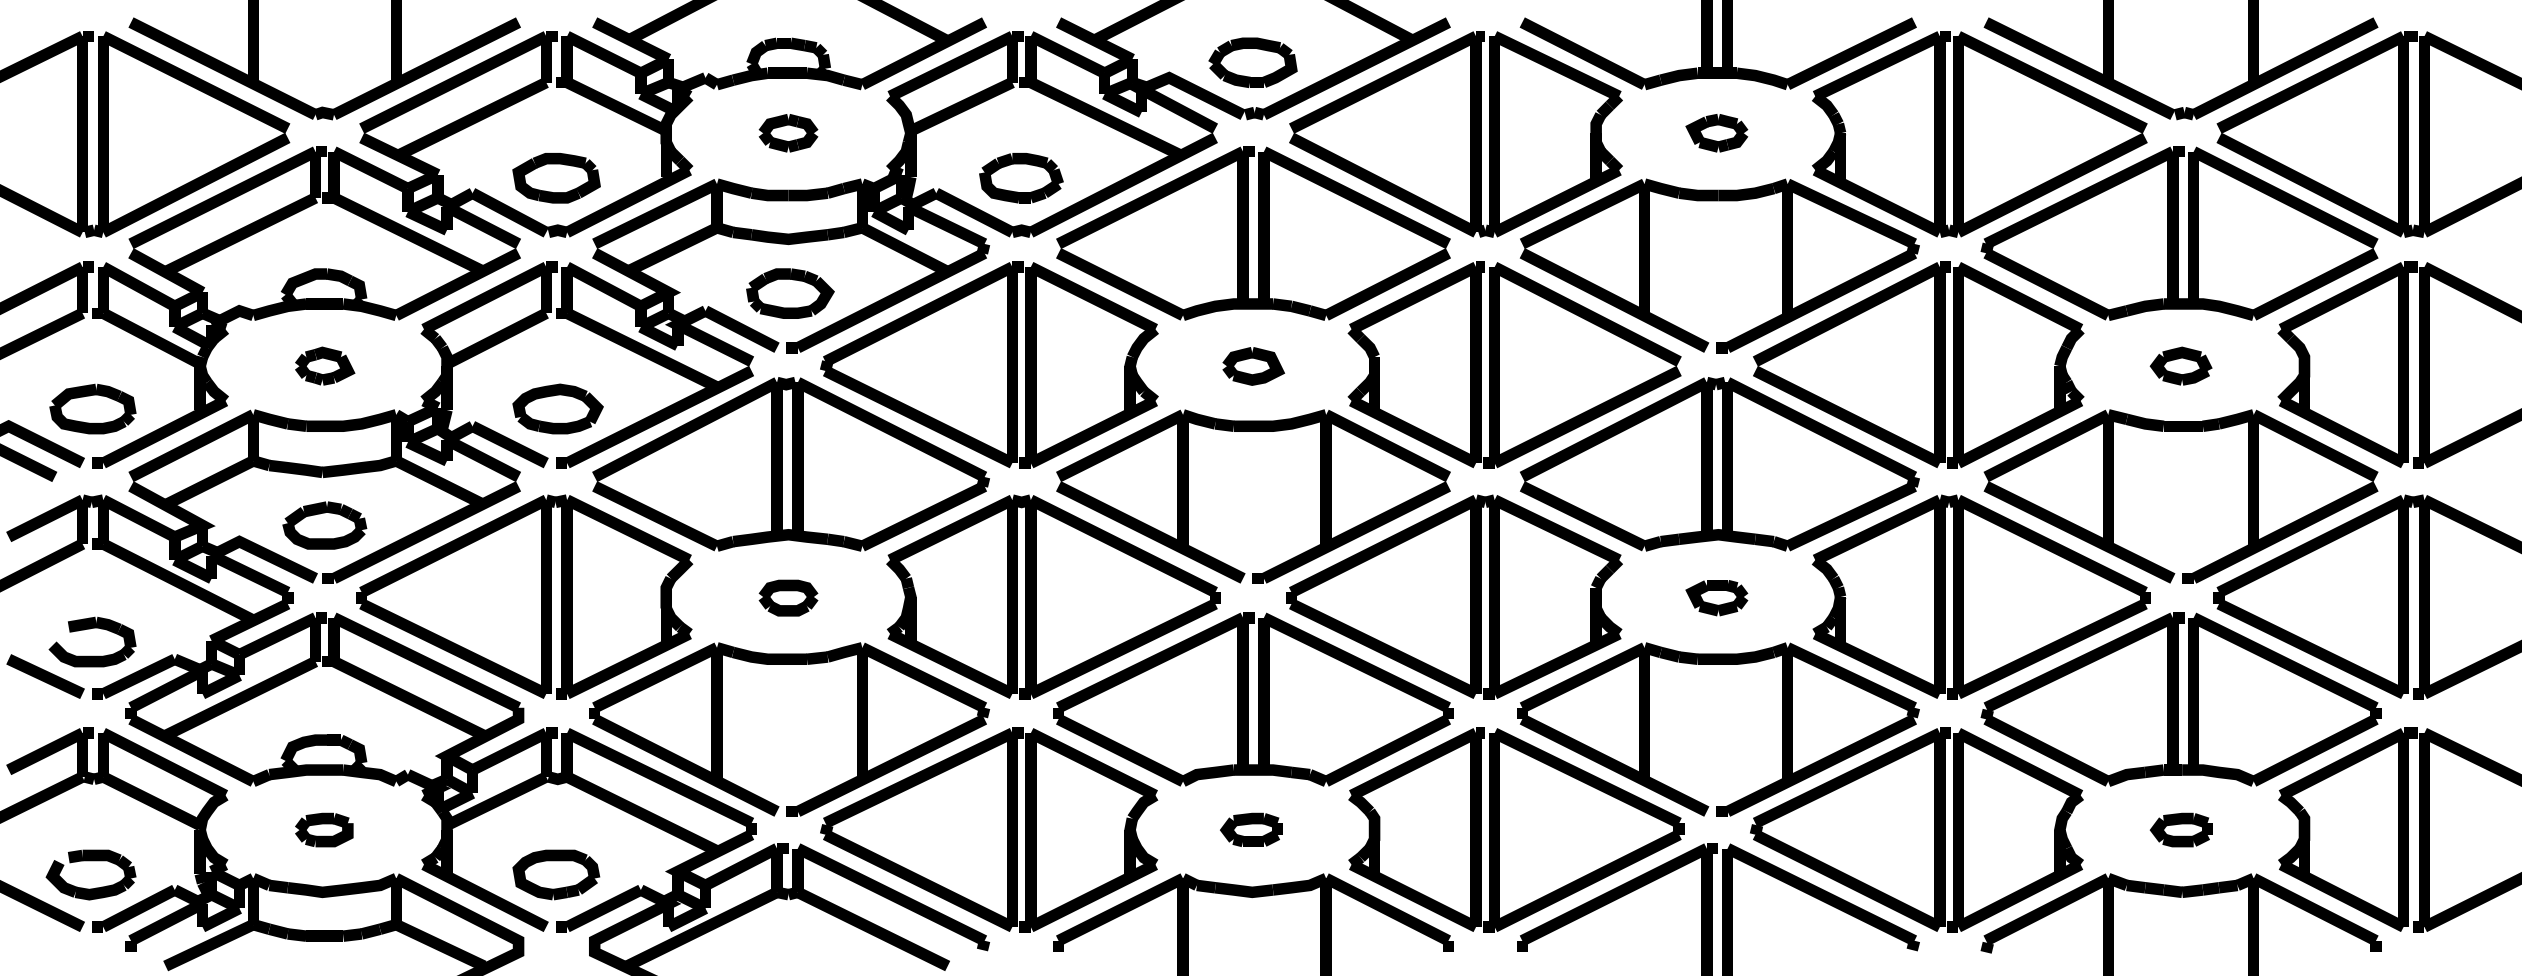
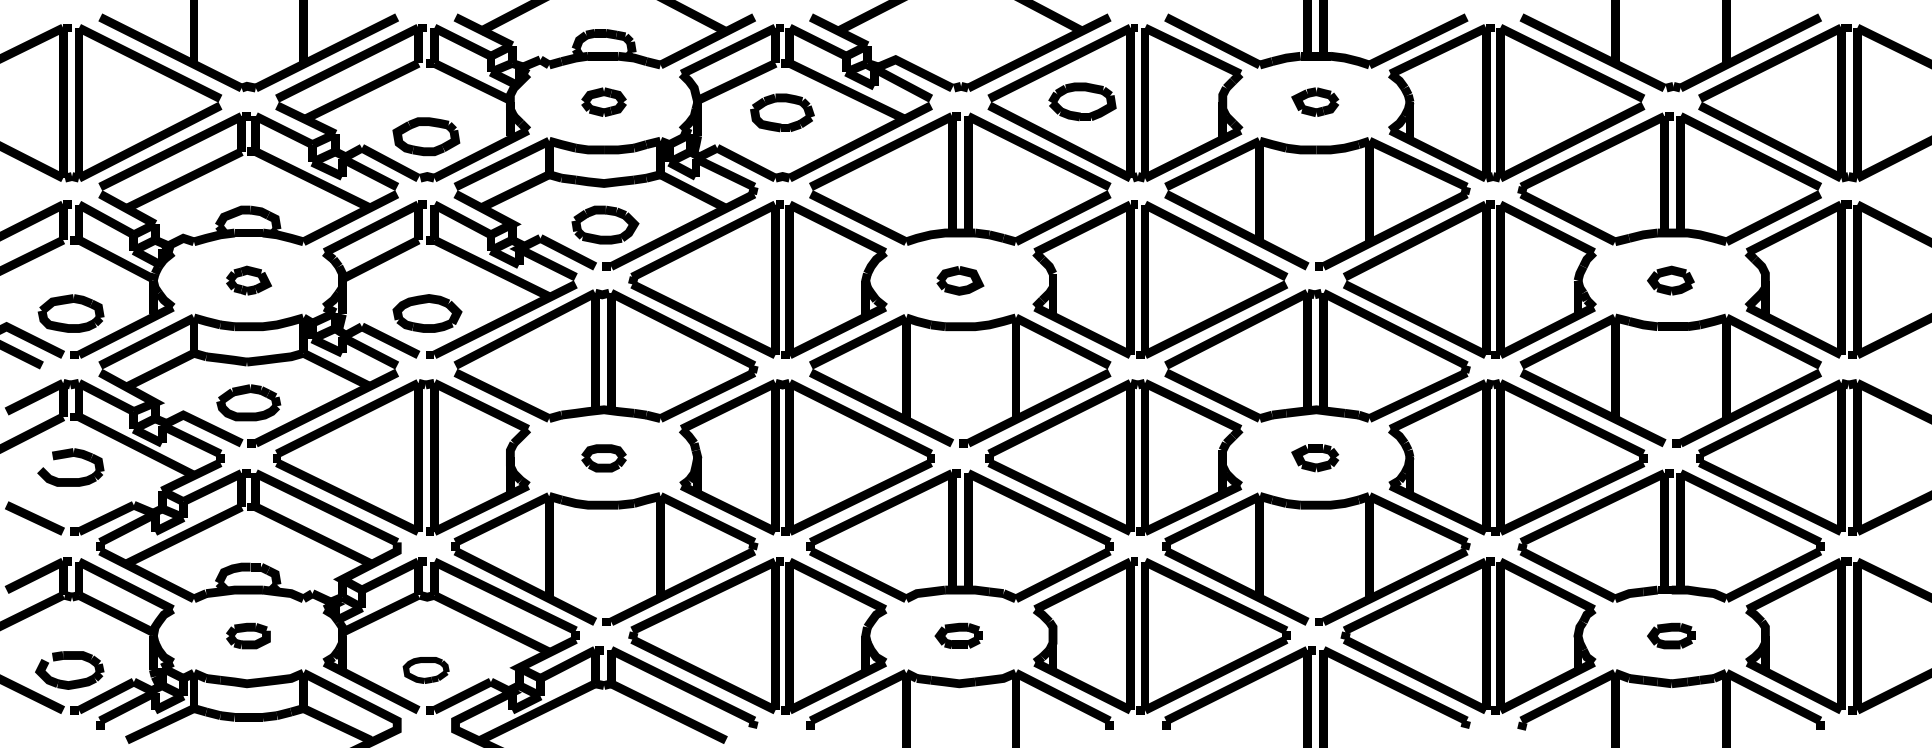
part: (1252, 62) -> (1082, 101), moved
part: (1021, 178) -> (782, 113), moved
part: (90, 629) -> (69, 457), moved
part: (556, 874) -> (426, 670), size x0.7

